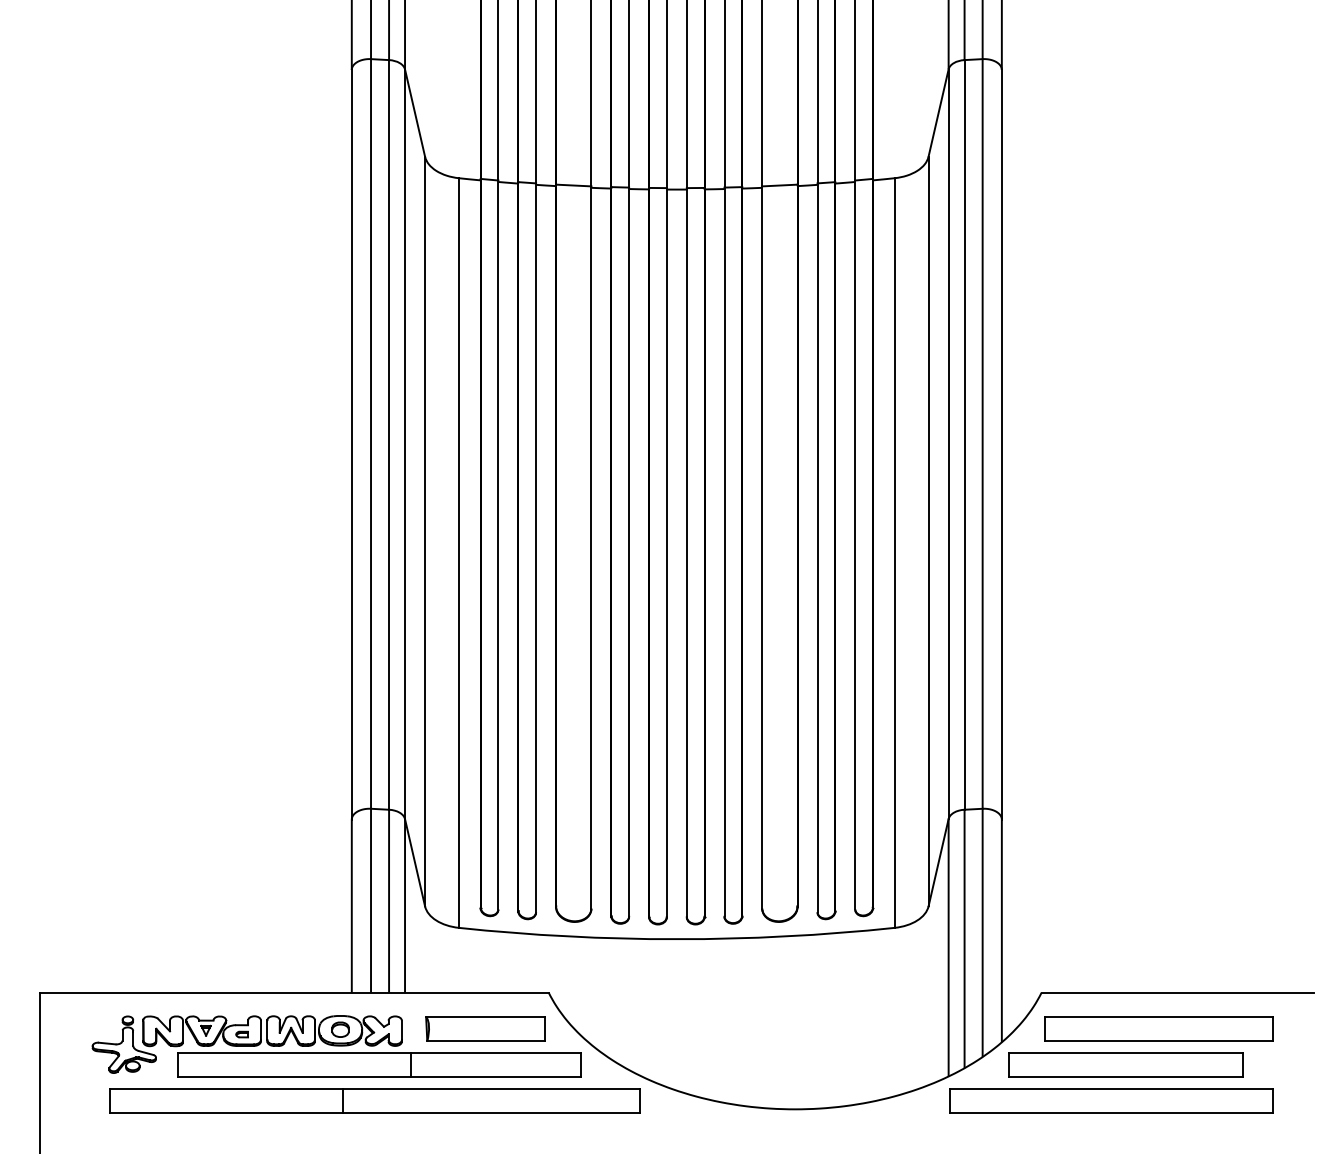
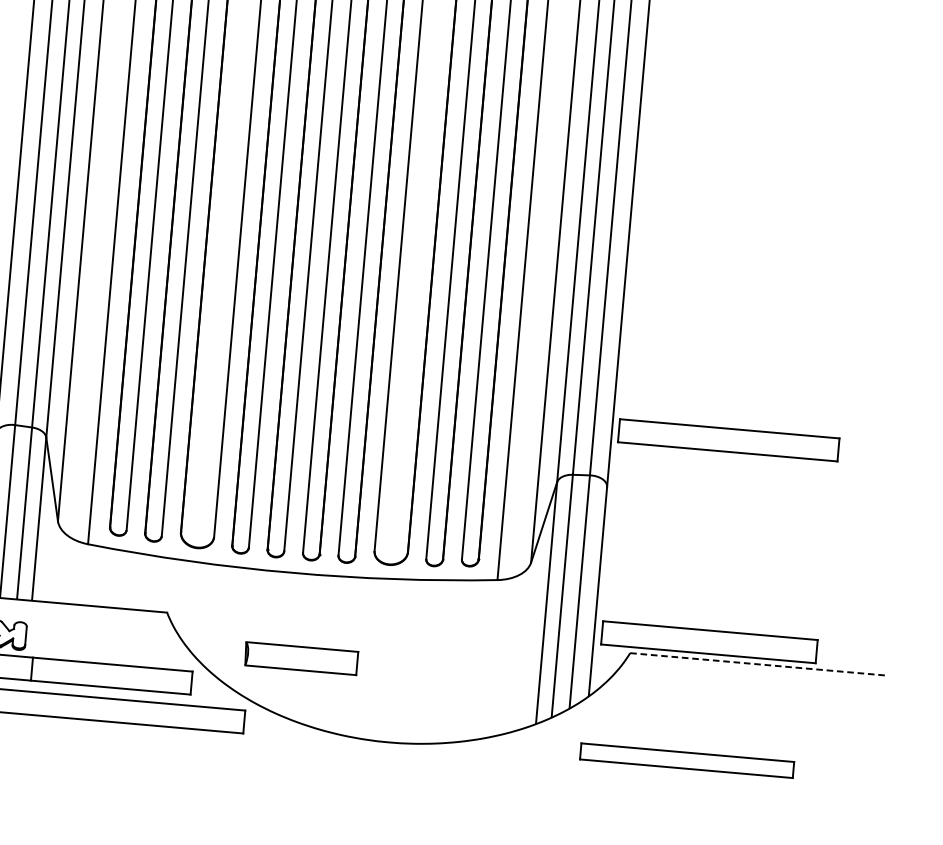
line: (1178, 992) -> (758, 664), solid -> dashed
part: (485, 1028) -> (301, 658), moved
part: (1158, 1028) -> (708, 641), moved
part: (1125, 1064) -> (728, 439), moved
part: (1111, 1100) -> (687, 760), size x0.7

